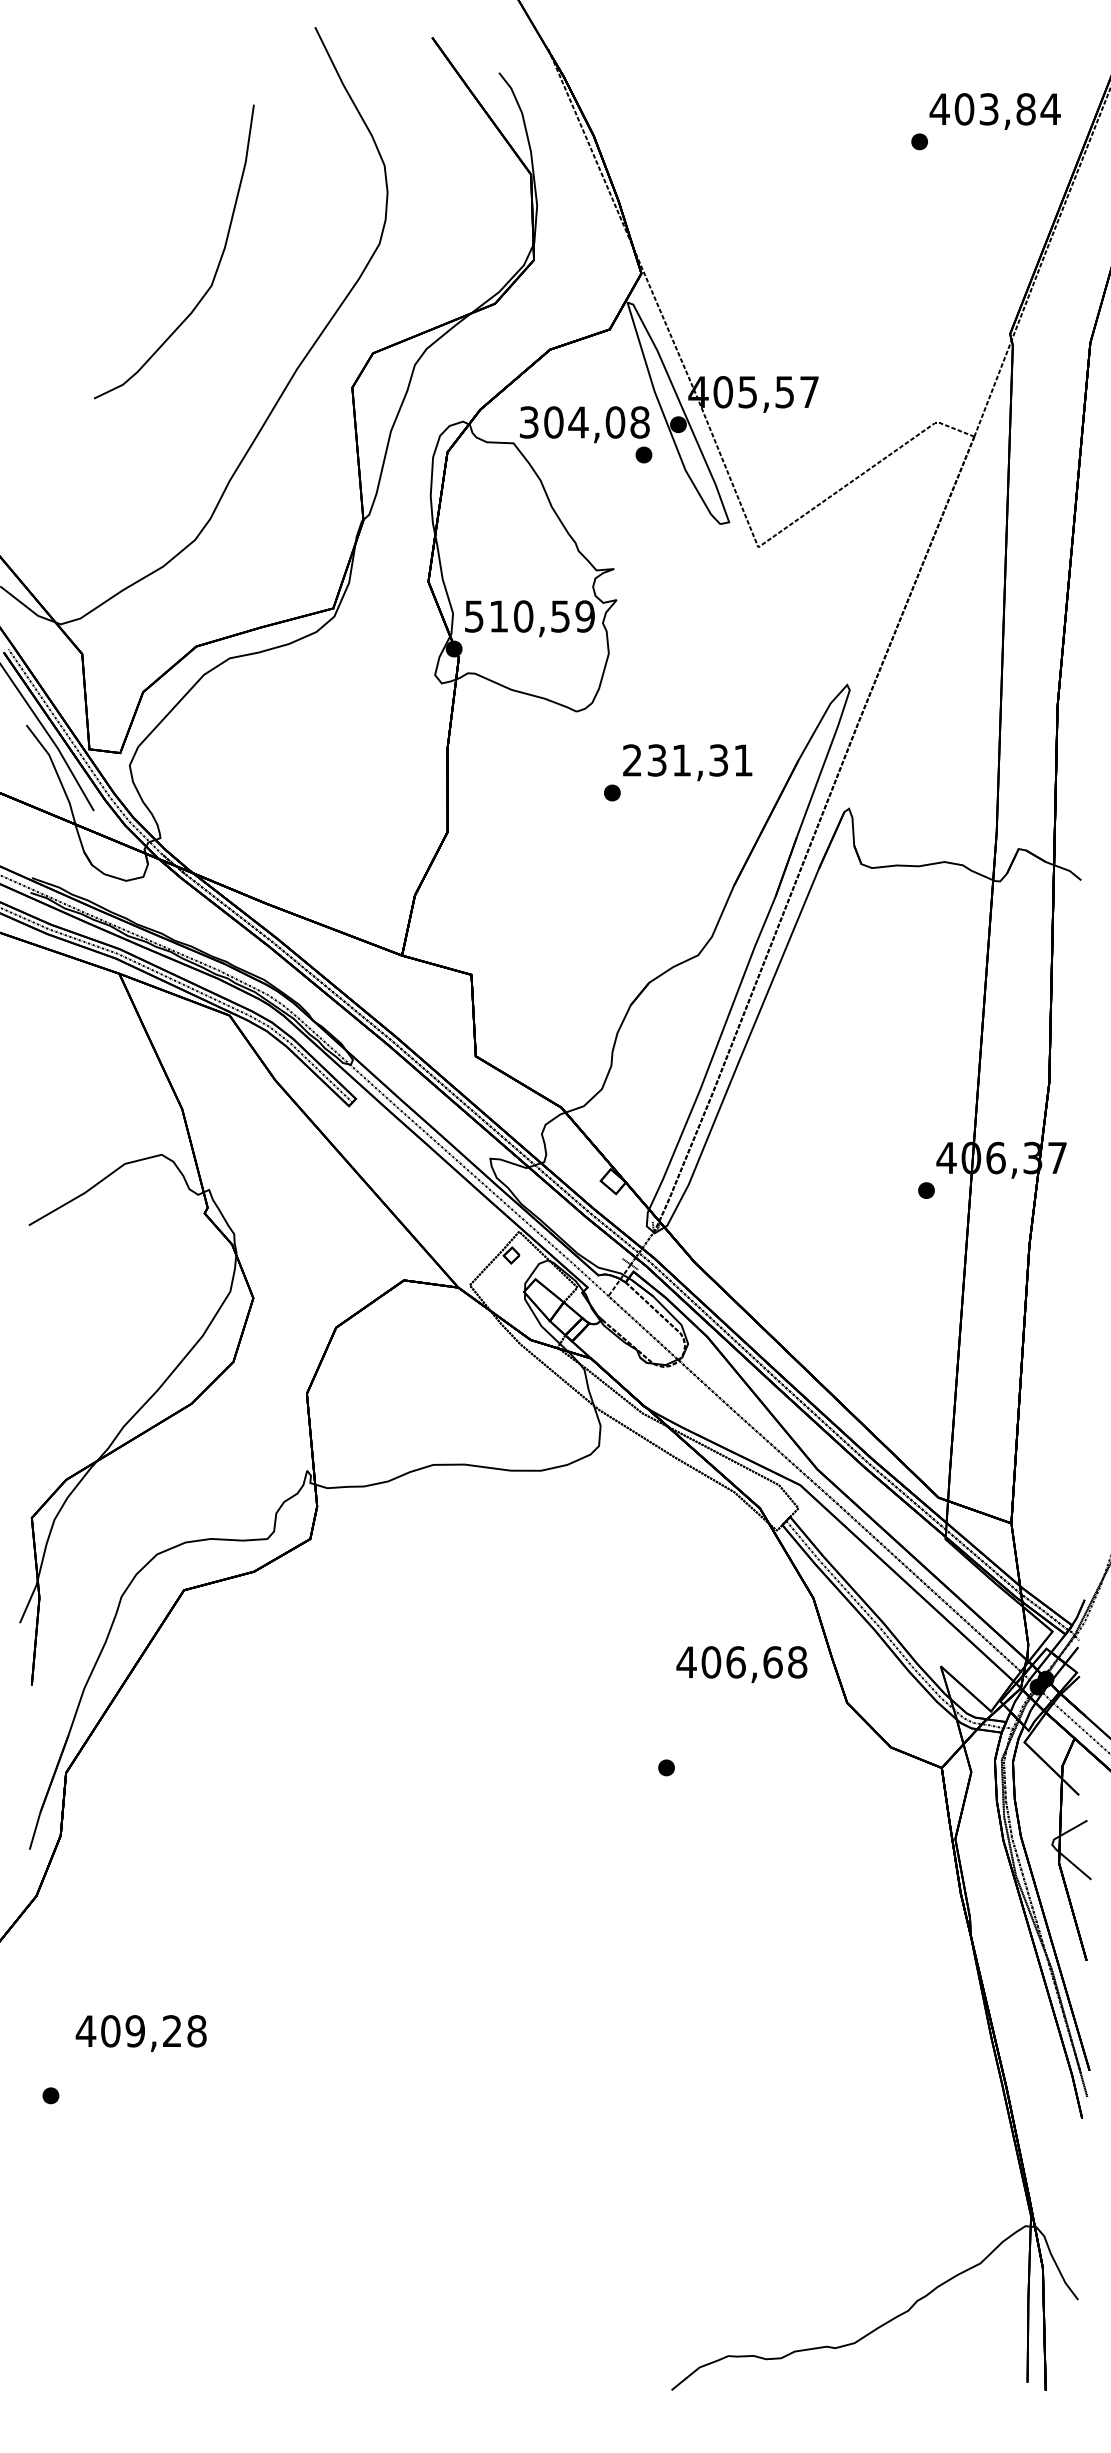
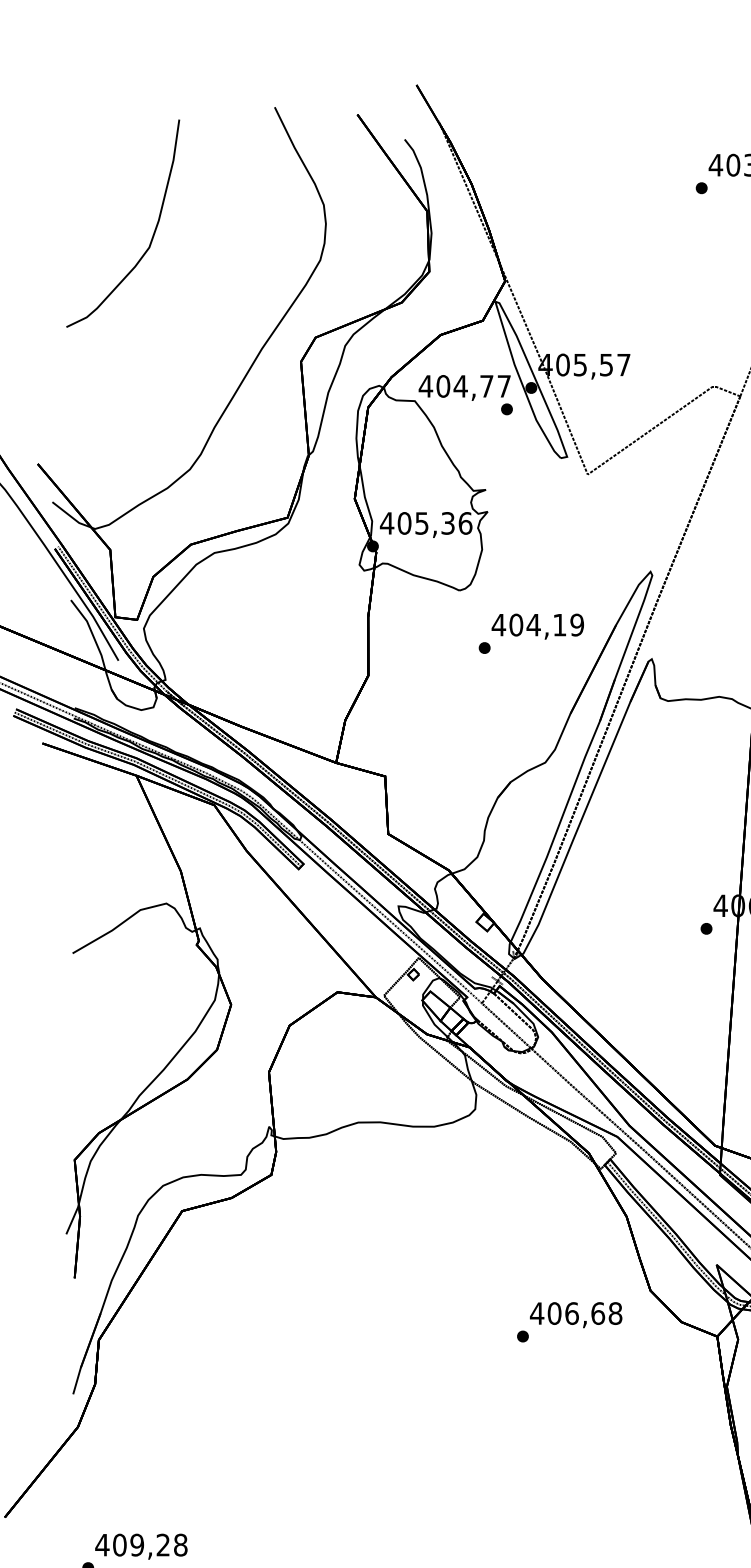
part: (217, 265) -> (153, 233), moved
text: (583, 422) -> (464, 386), 304,08 -> 404,77
text: (529, 616) -> (426, 523), 510,59 -> 405,36
text: (687, 760) -> (537, 625), 231,31 -> 404,19
text: (741, 1664) -> (575, 1315), moved
text: (140, 2033) -> (140, 1546), moved

